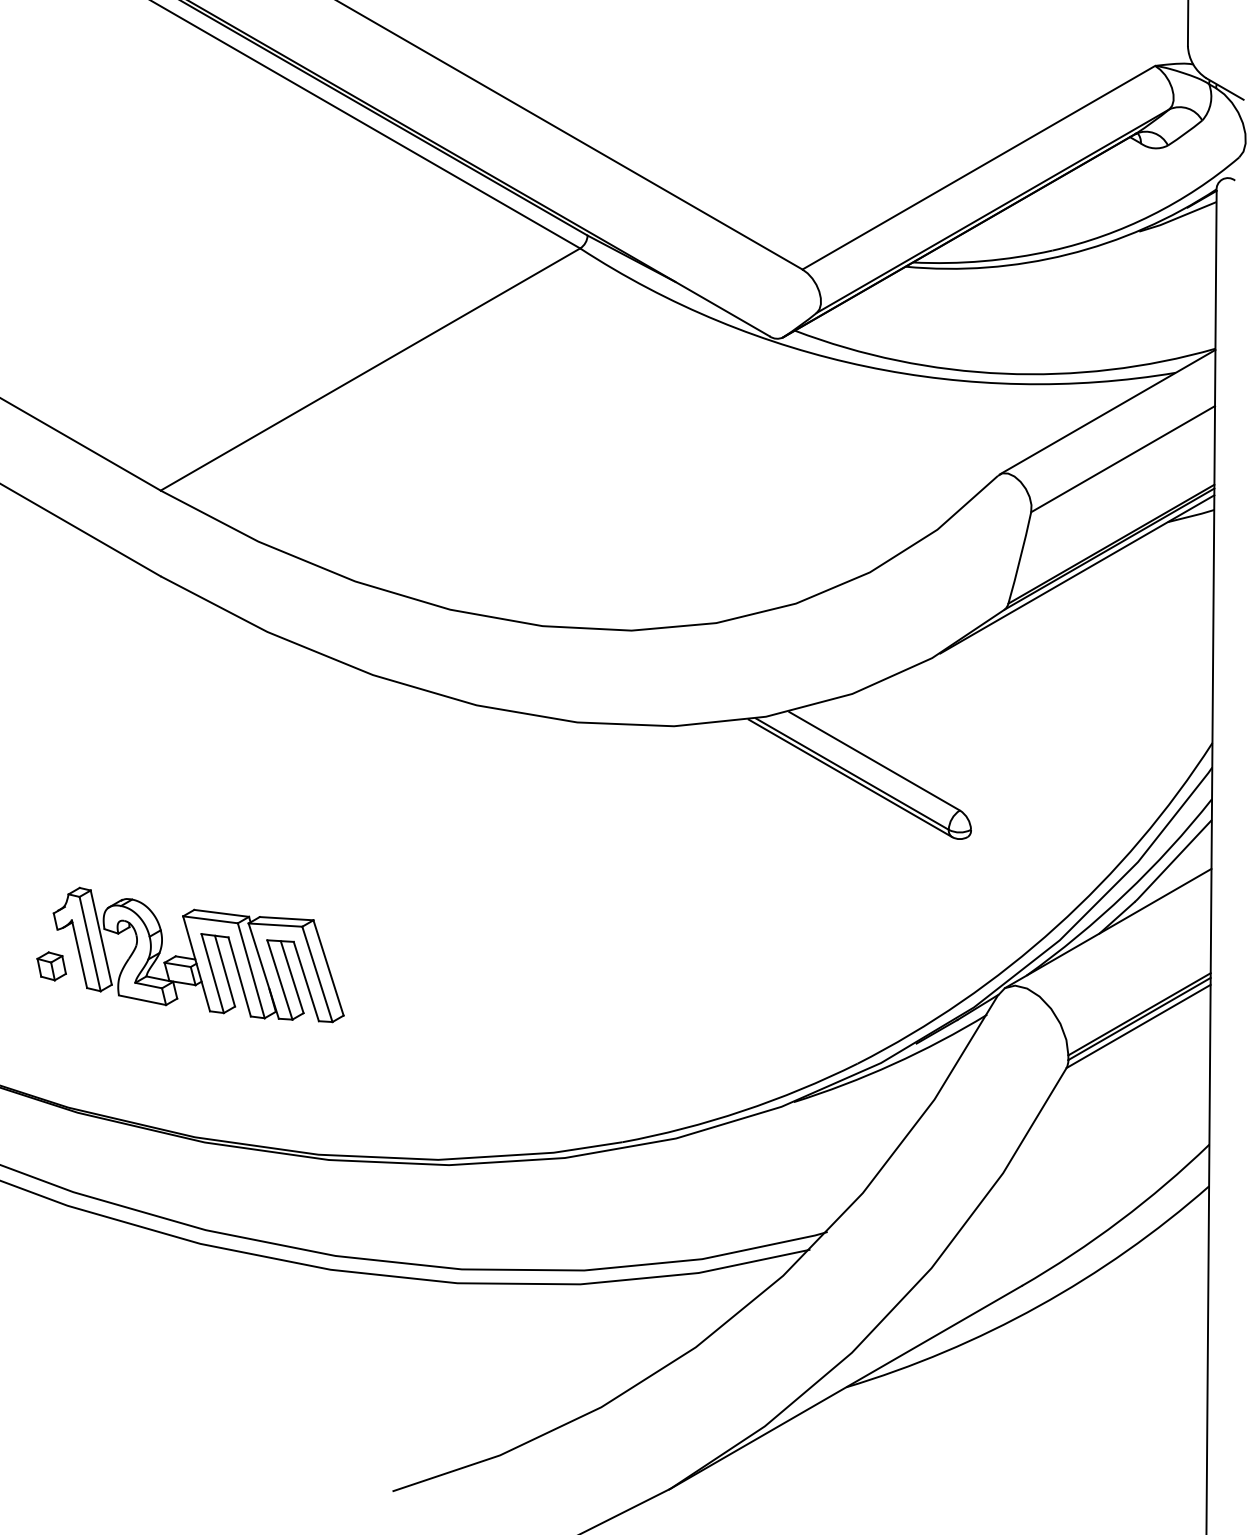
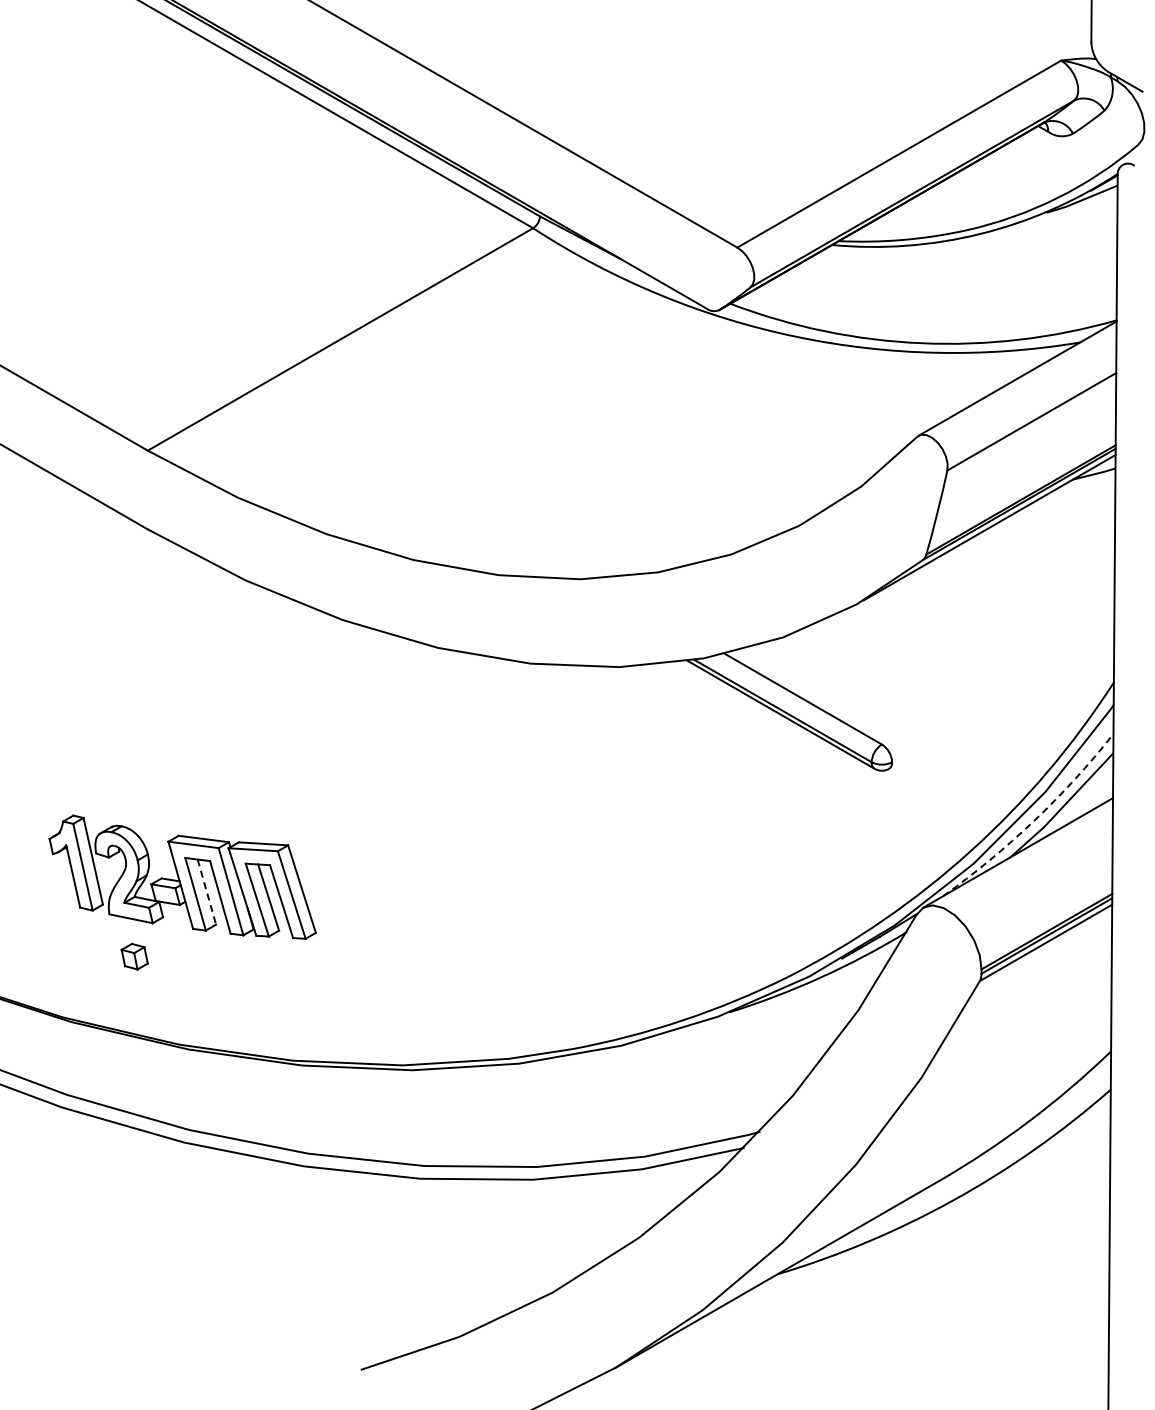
arc: (1124, 894) -> (1033, 821), solid -> dashed
part: (51, 966) -> (134, 956), moved
line: (224, 971) -> (206, 892), solid -> dashed

